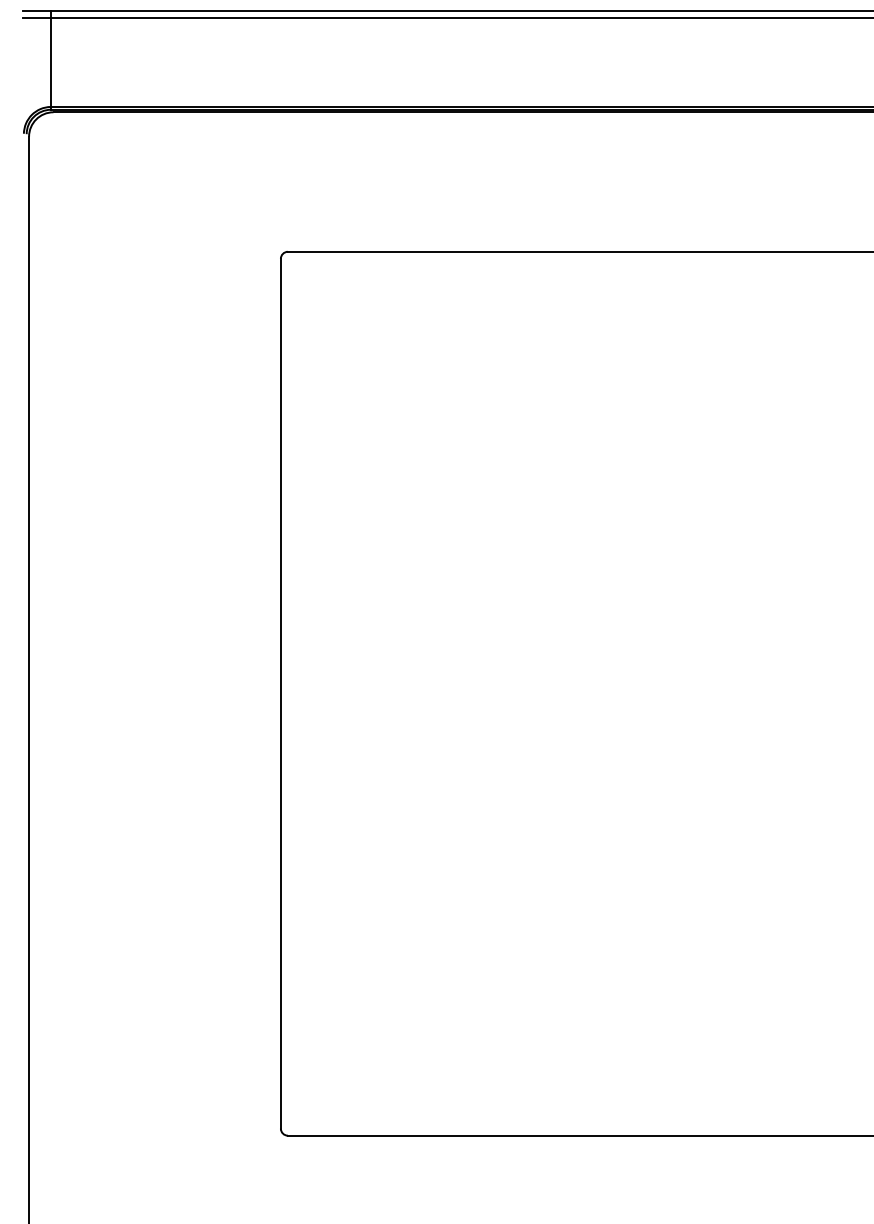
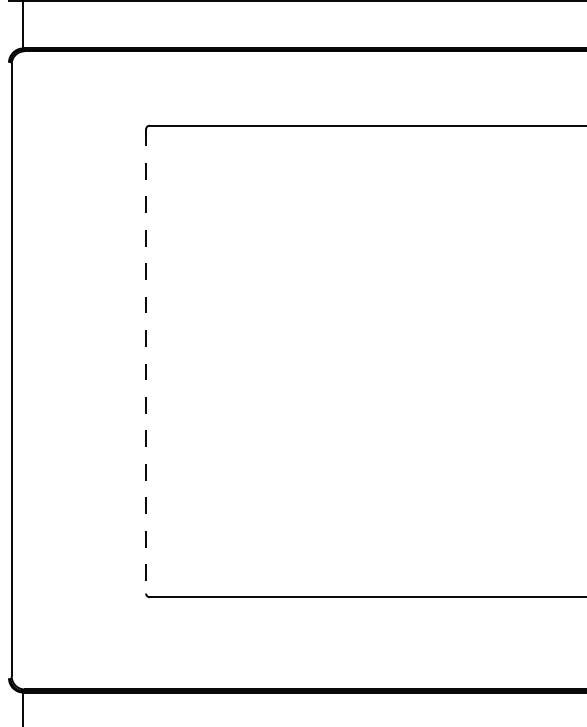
line: (281, 693) -> (146, 361), solid -> dashed

